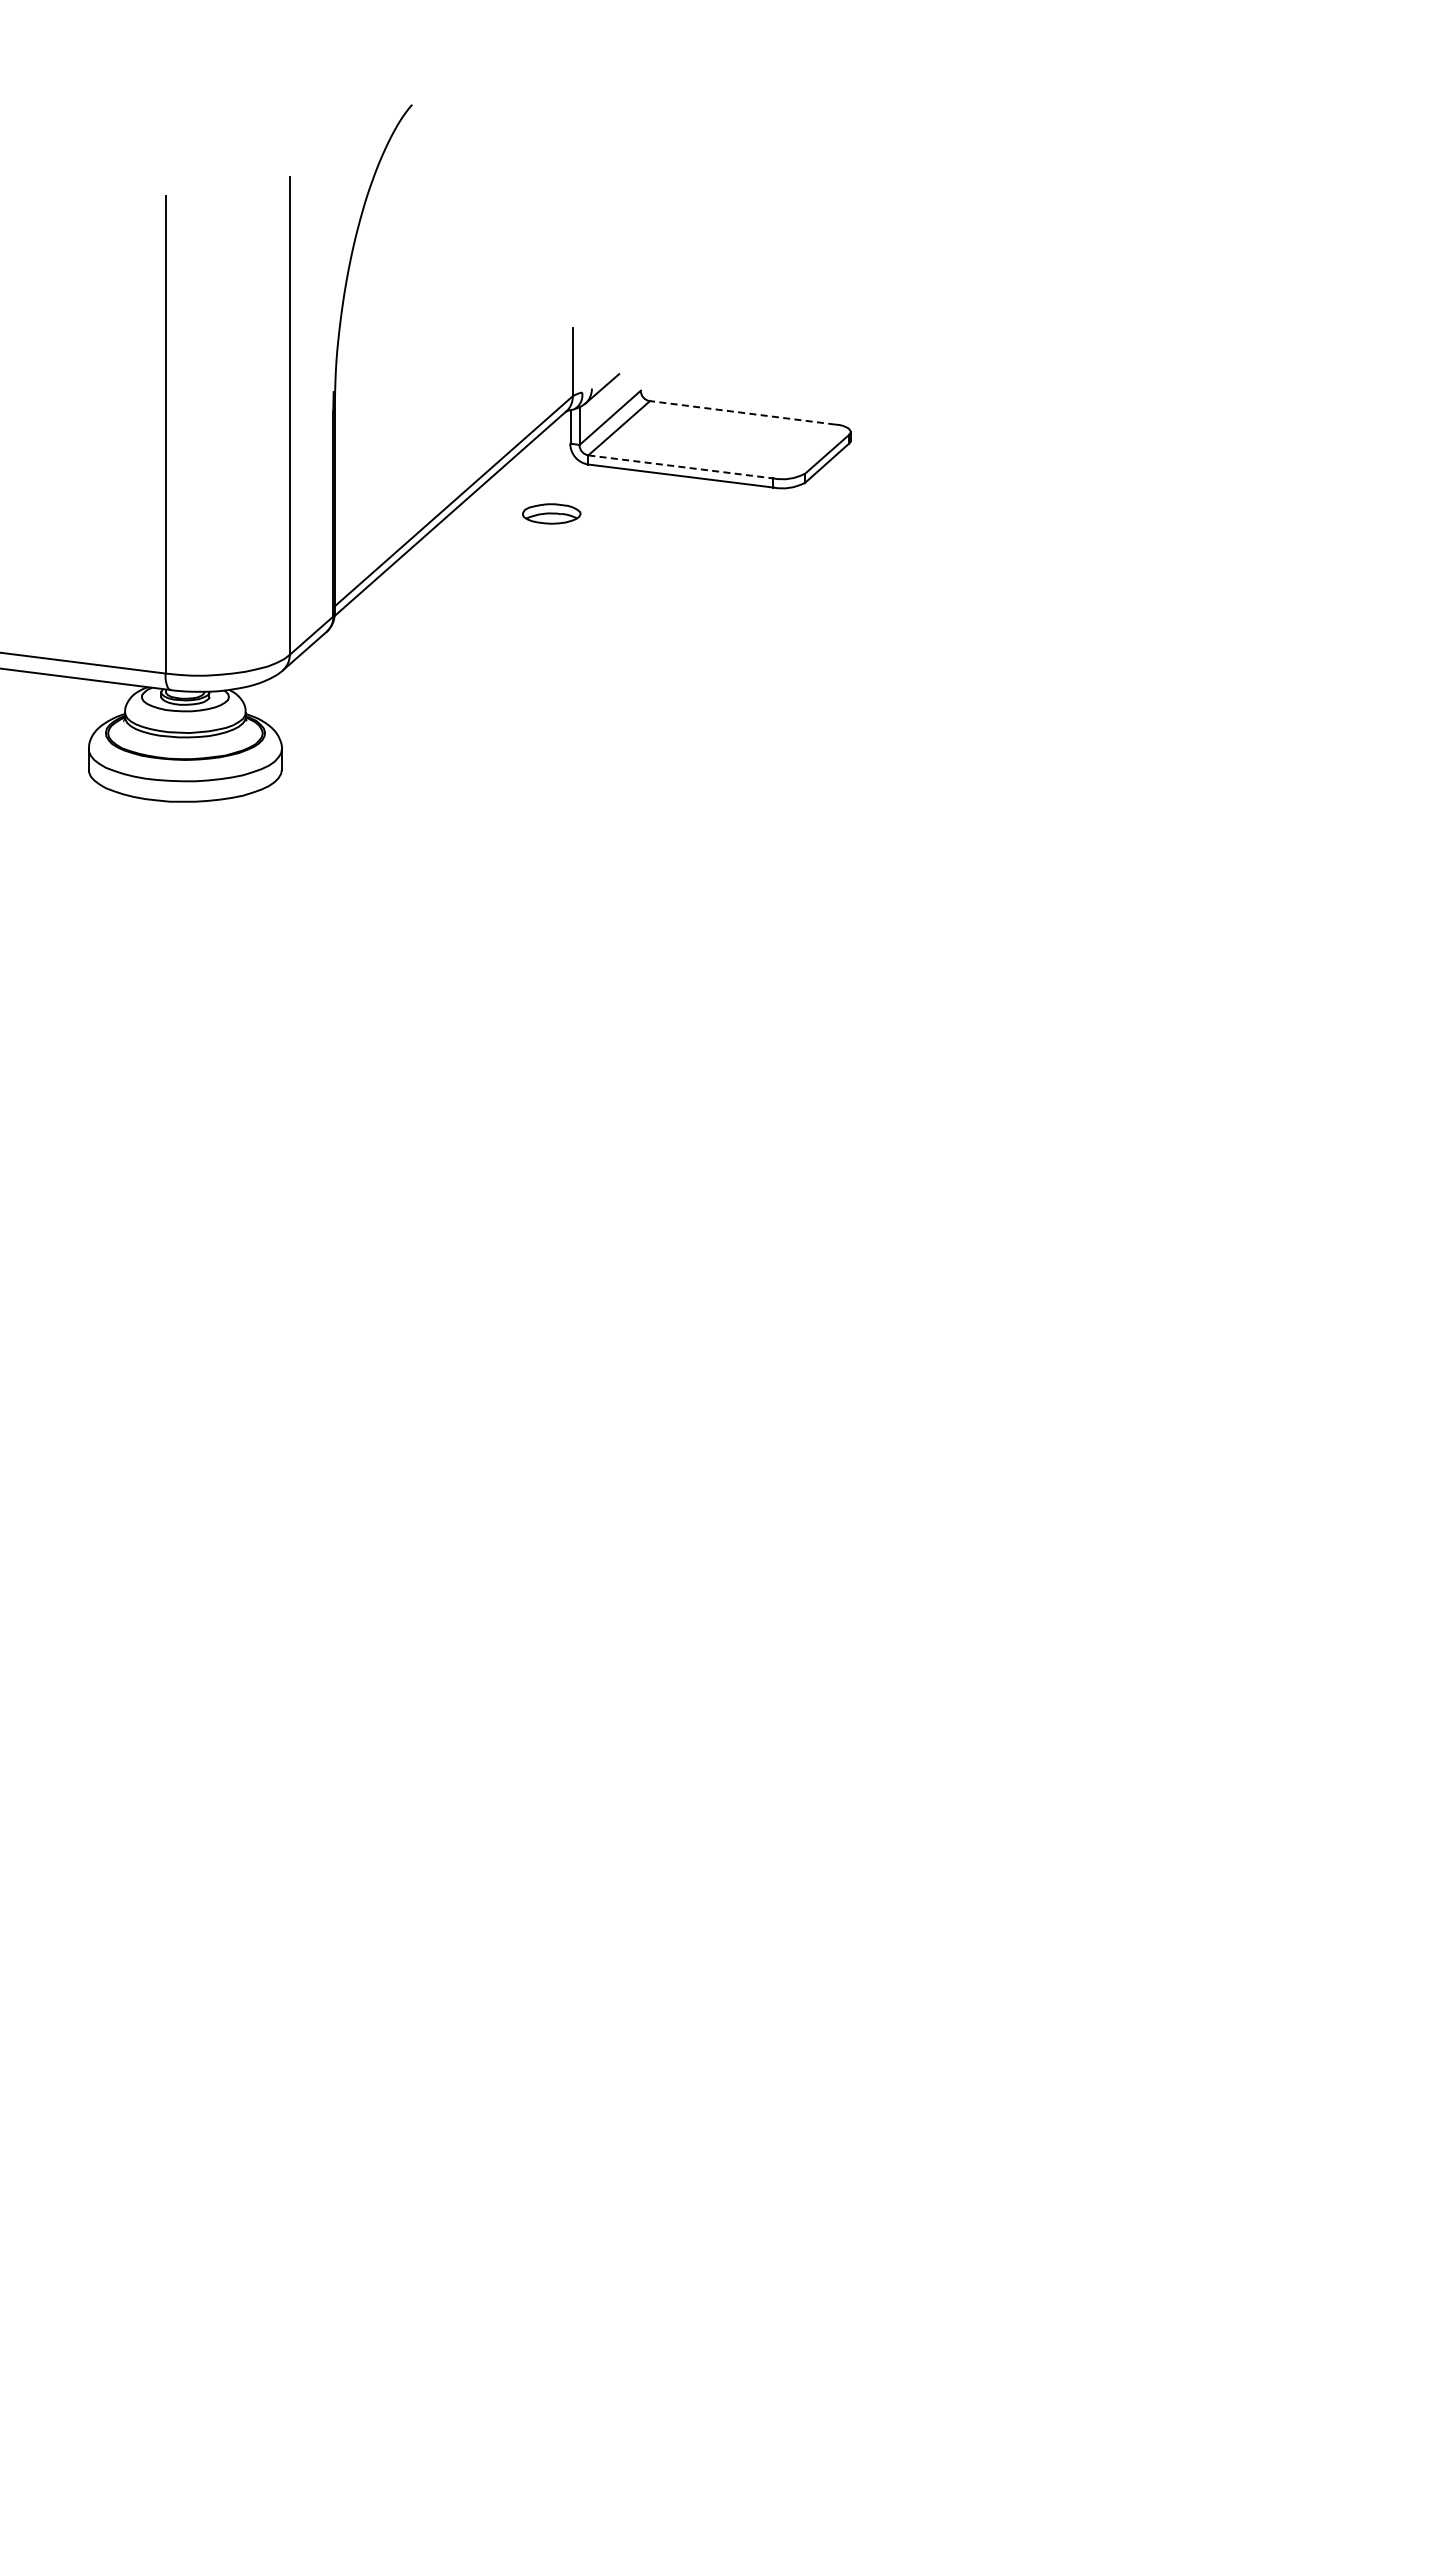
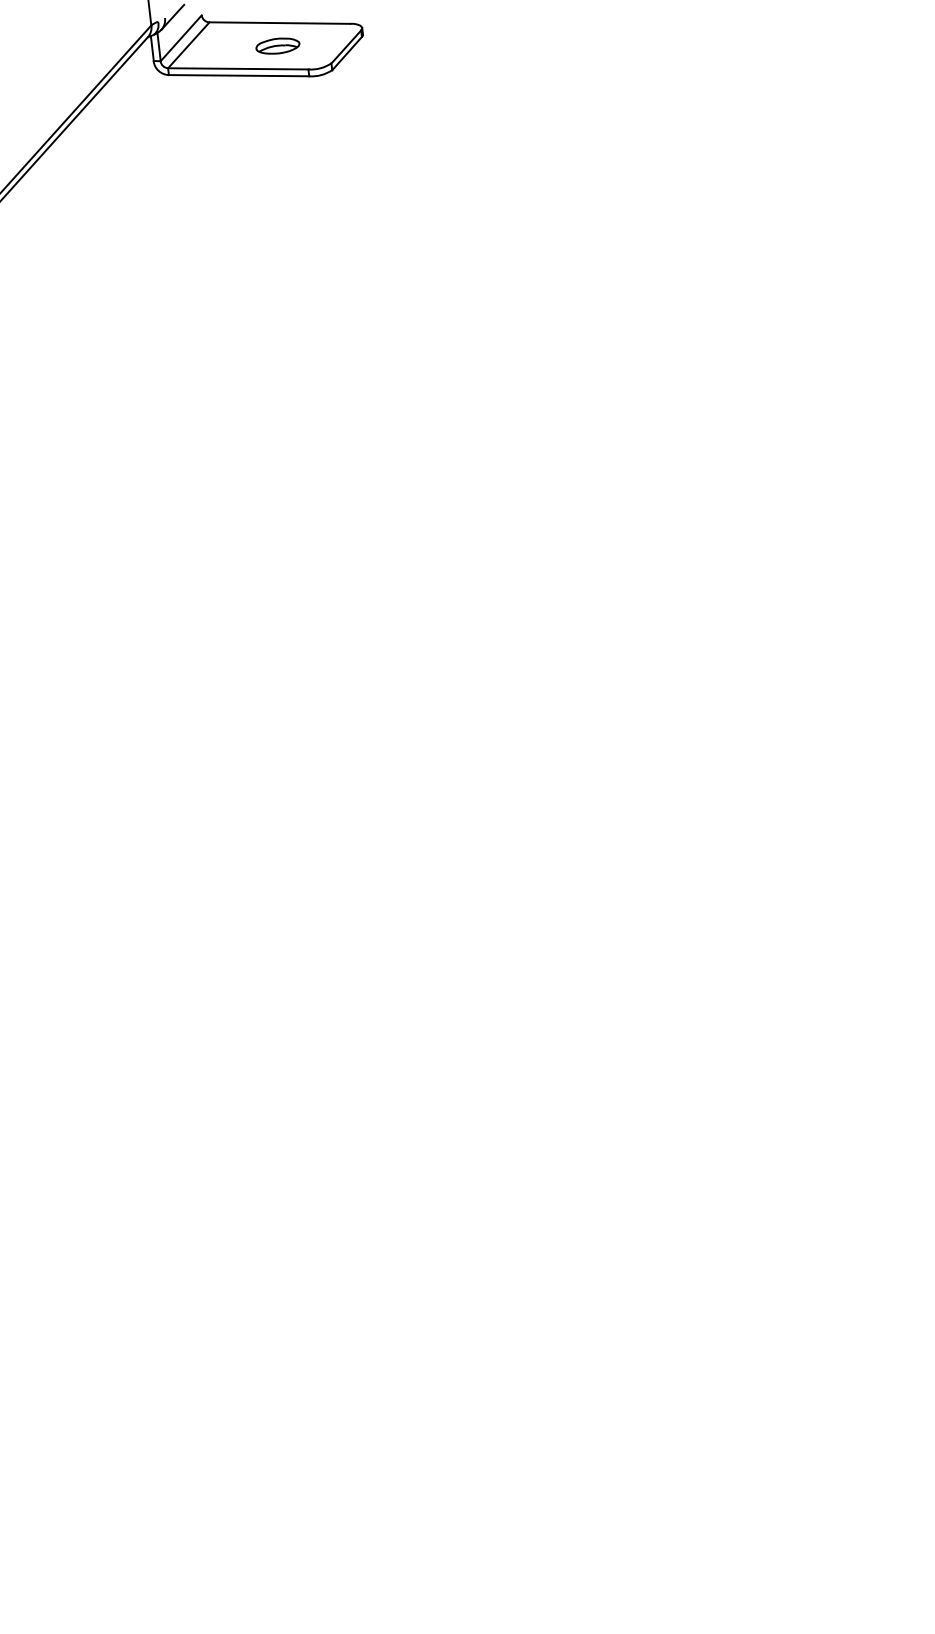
line: (742, 412) -> (279, 22), dashed -> solid
line: (681, 466) -> (238, 68), dashed -> solid
part: (551, 513) -> (277, 45), moved

